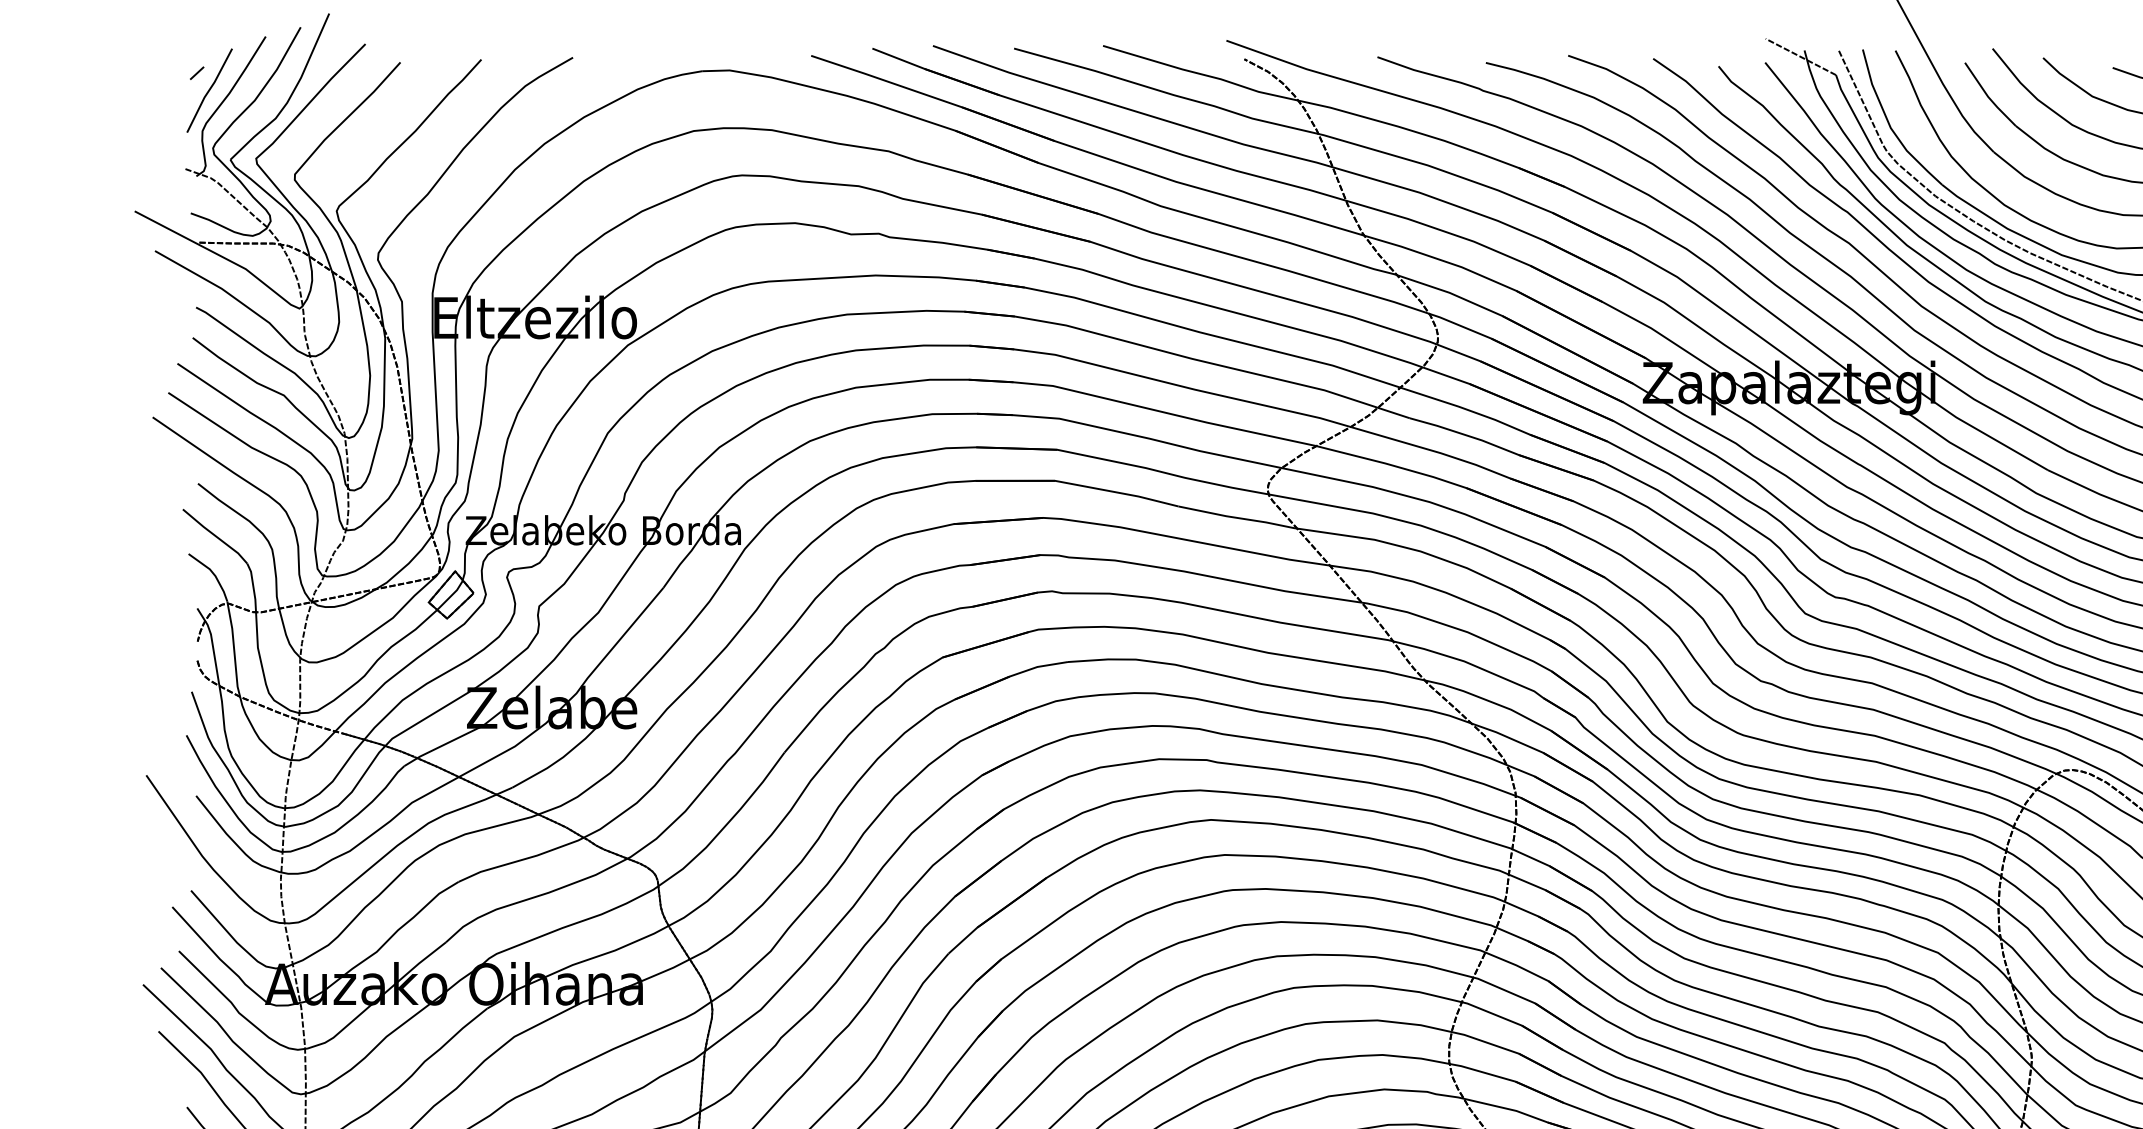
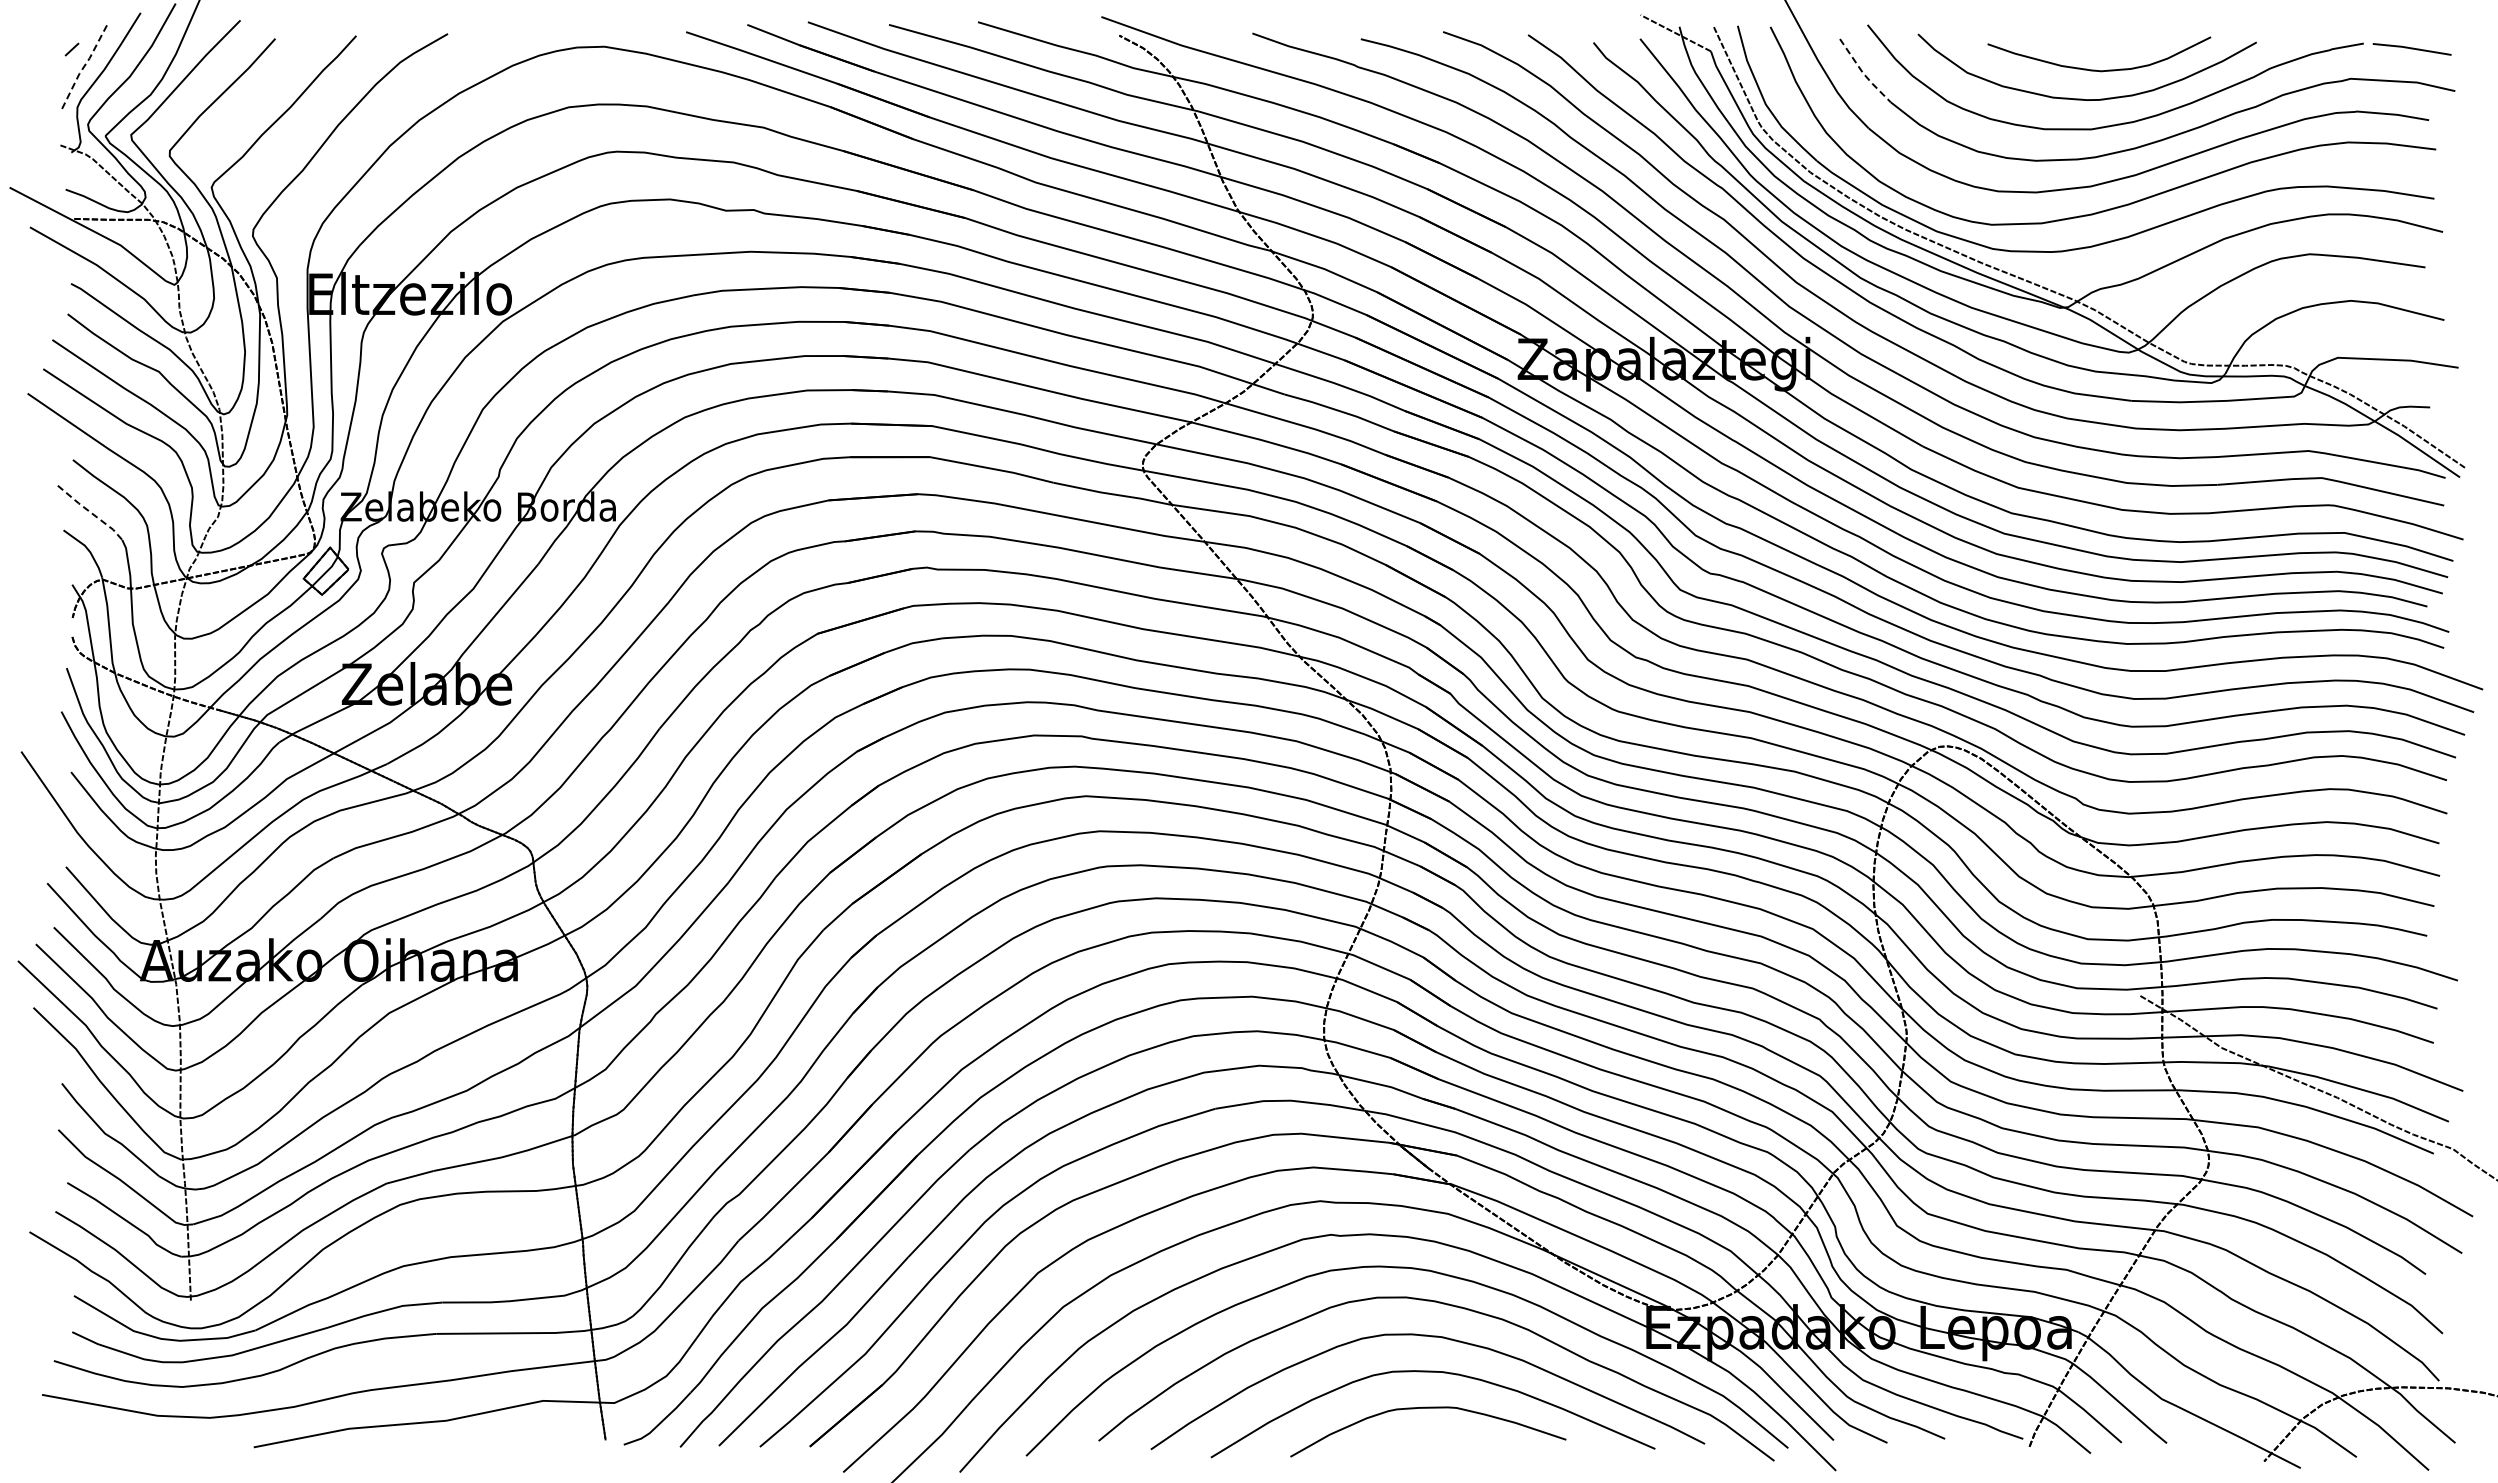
line: (209, 90) -> (84, 66), solid -> dashed
line: (1988, 97) -> (1863, 73), solid -> dashed
line: (215, 536) -> (90, 512), solid -> dashed

